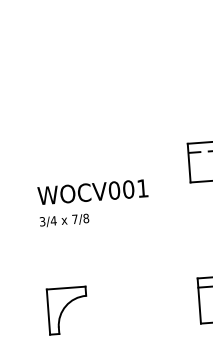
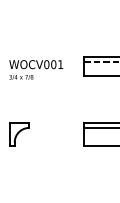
text: (94, 202) -> (36, 69), moved

